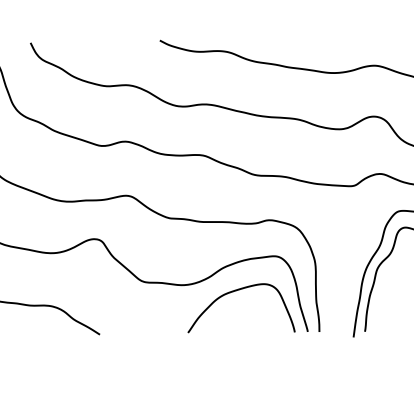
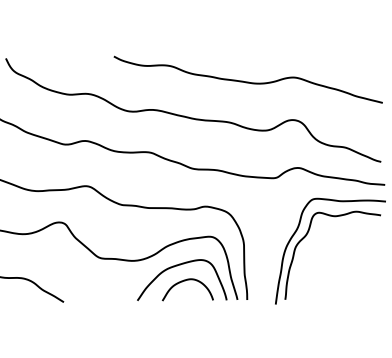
curve: (245, 309) -> (185, 281), added

